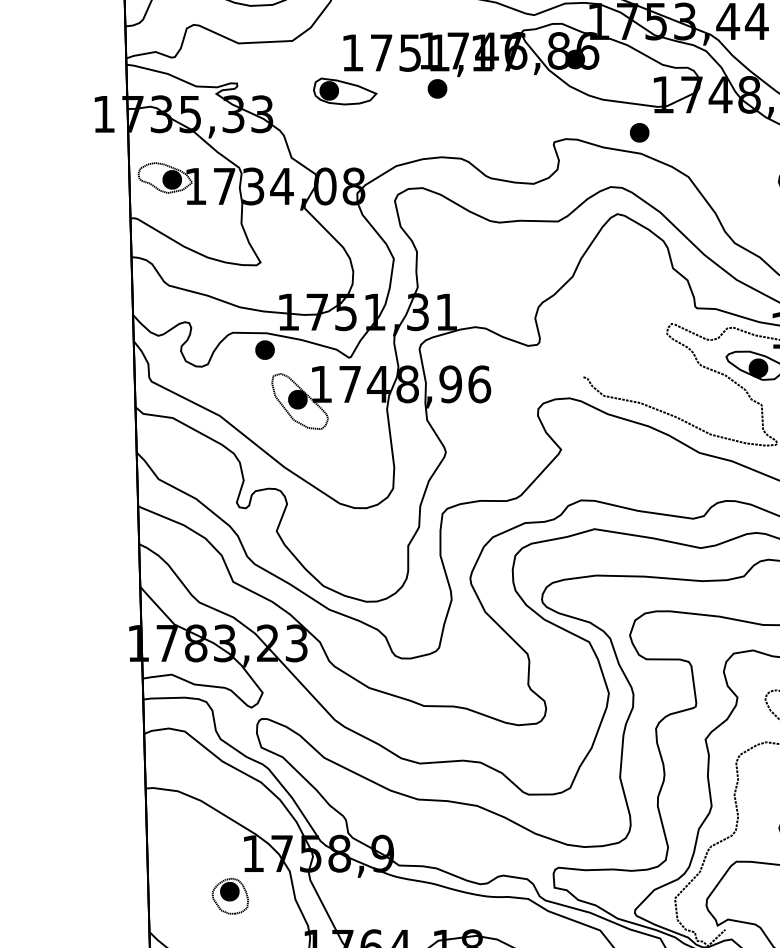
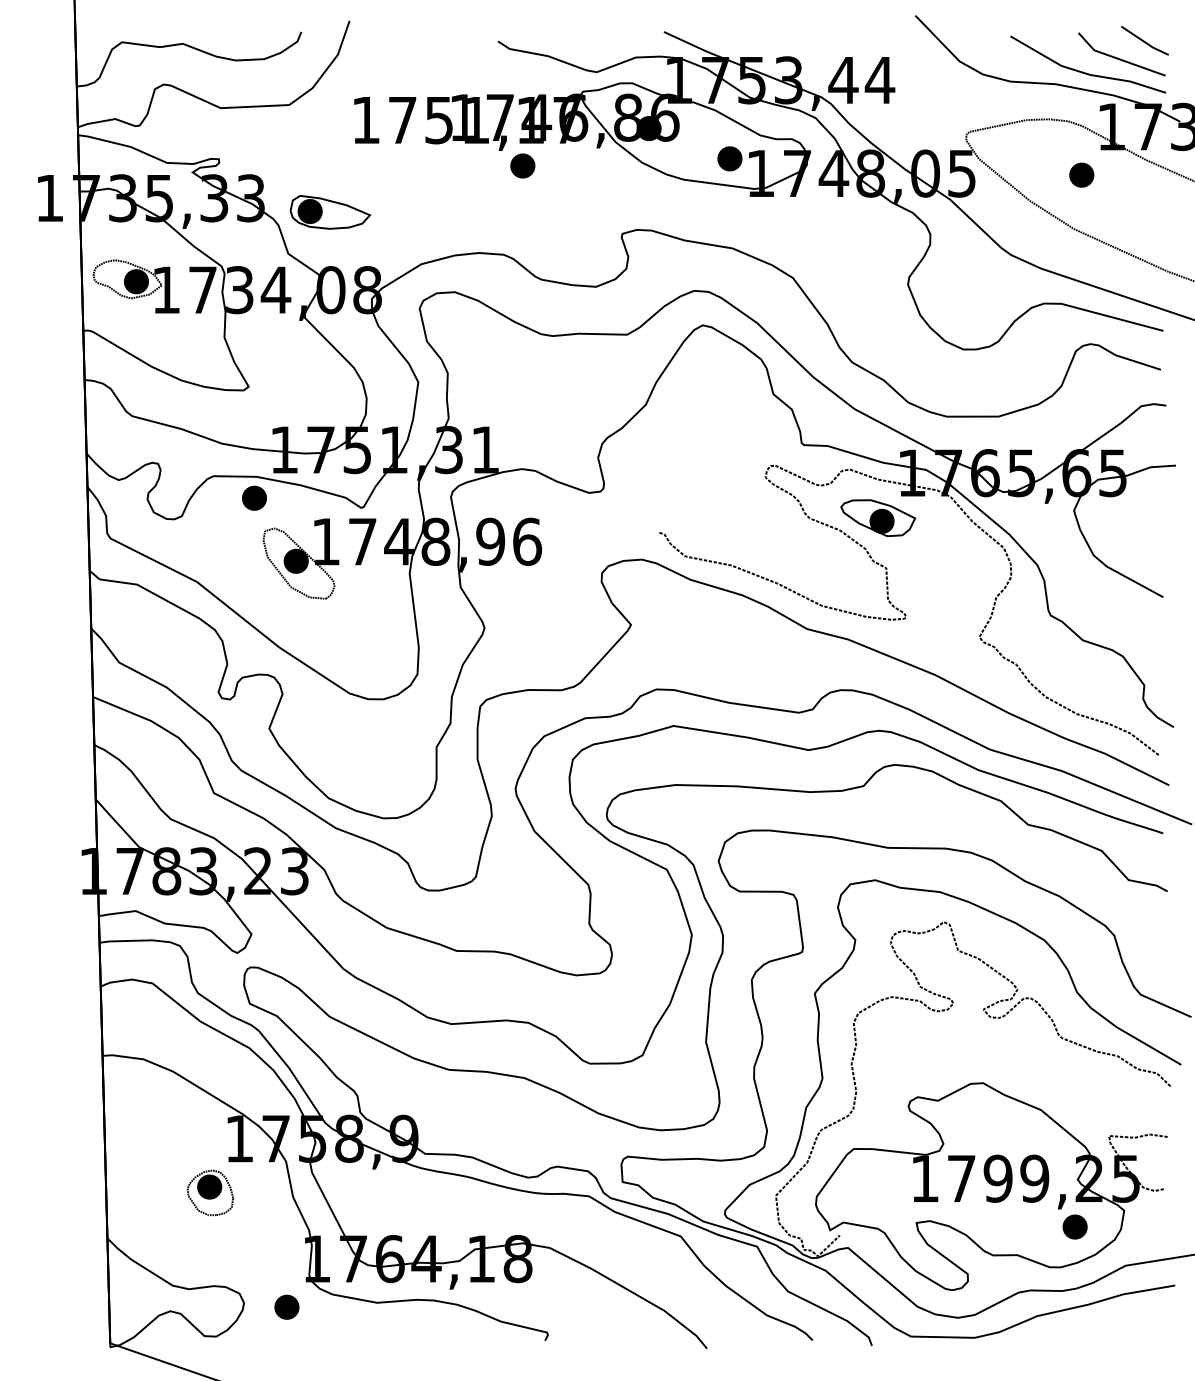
part: (437, 88) -> (522, 165), moved
part: (345, 91) -> (330, 212), moved
part: (639, 132) -> (729, 158), moved

